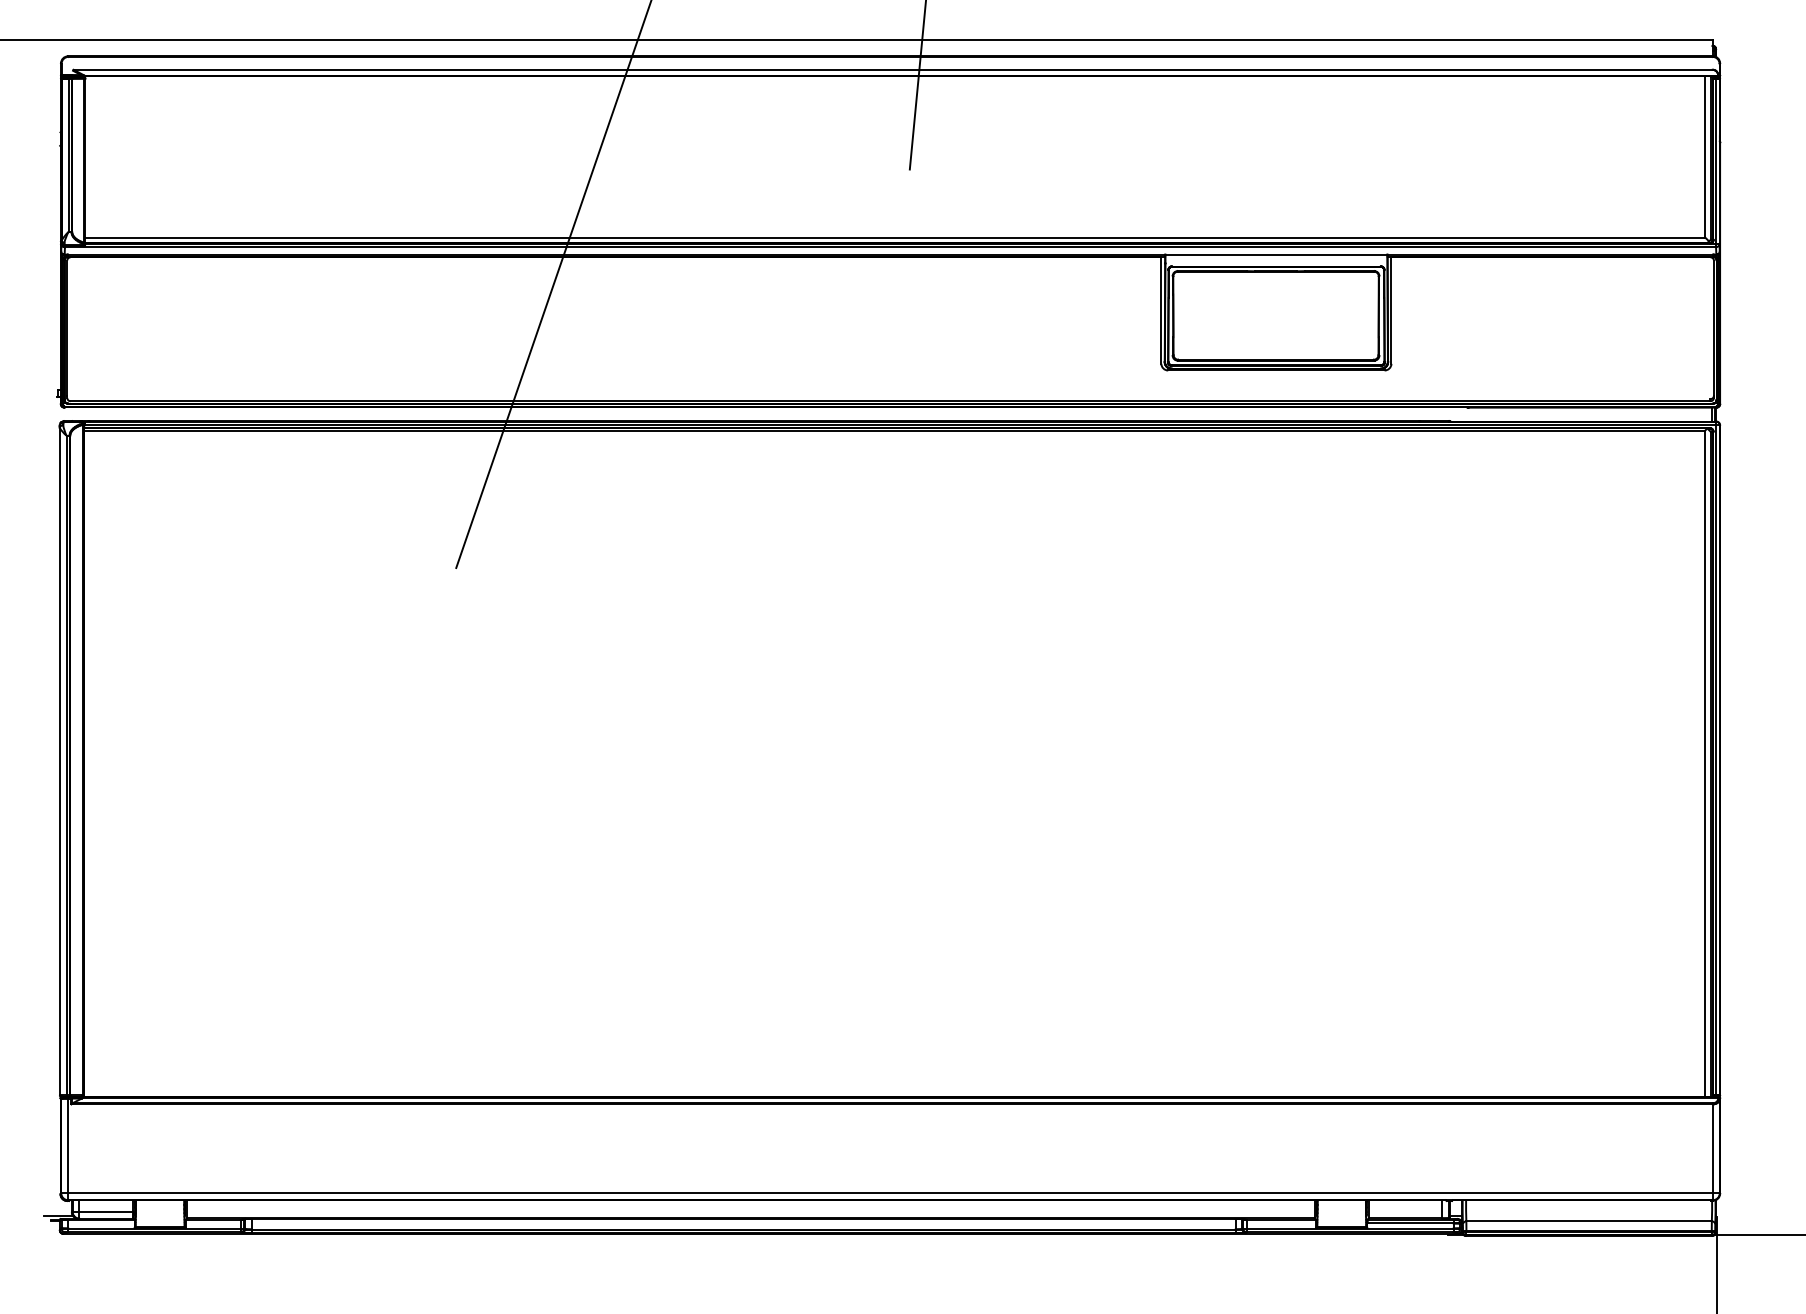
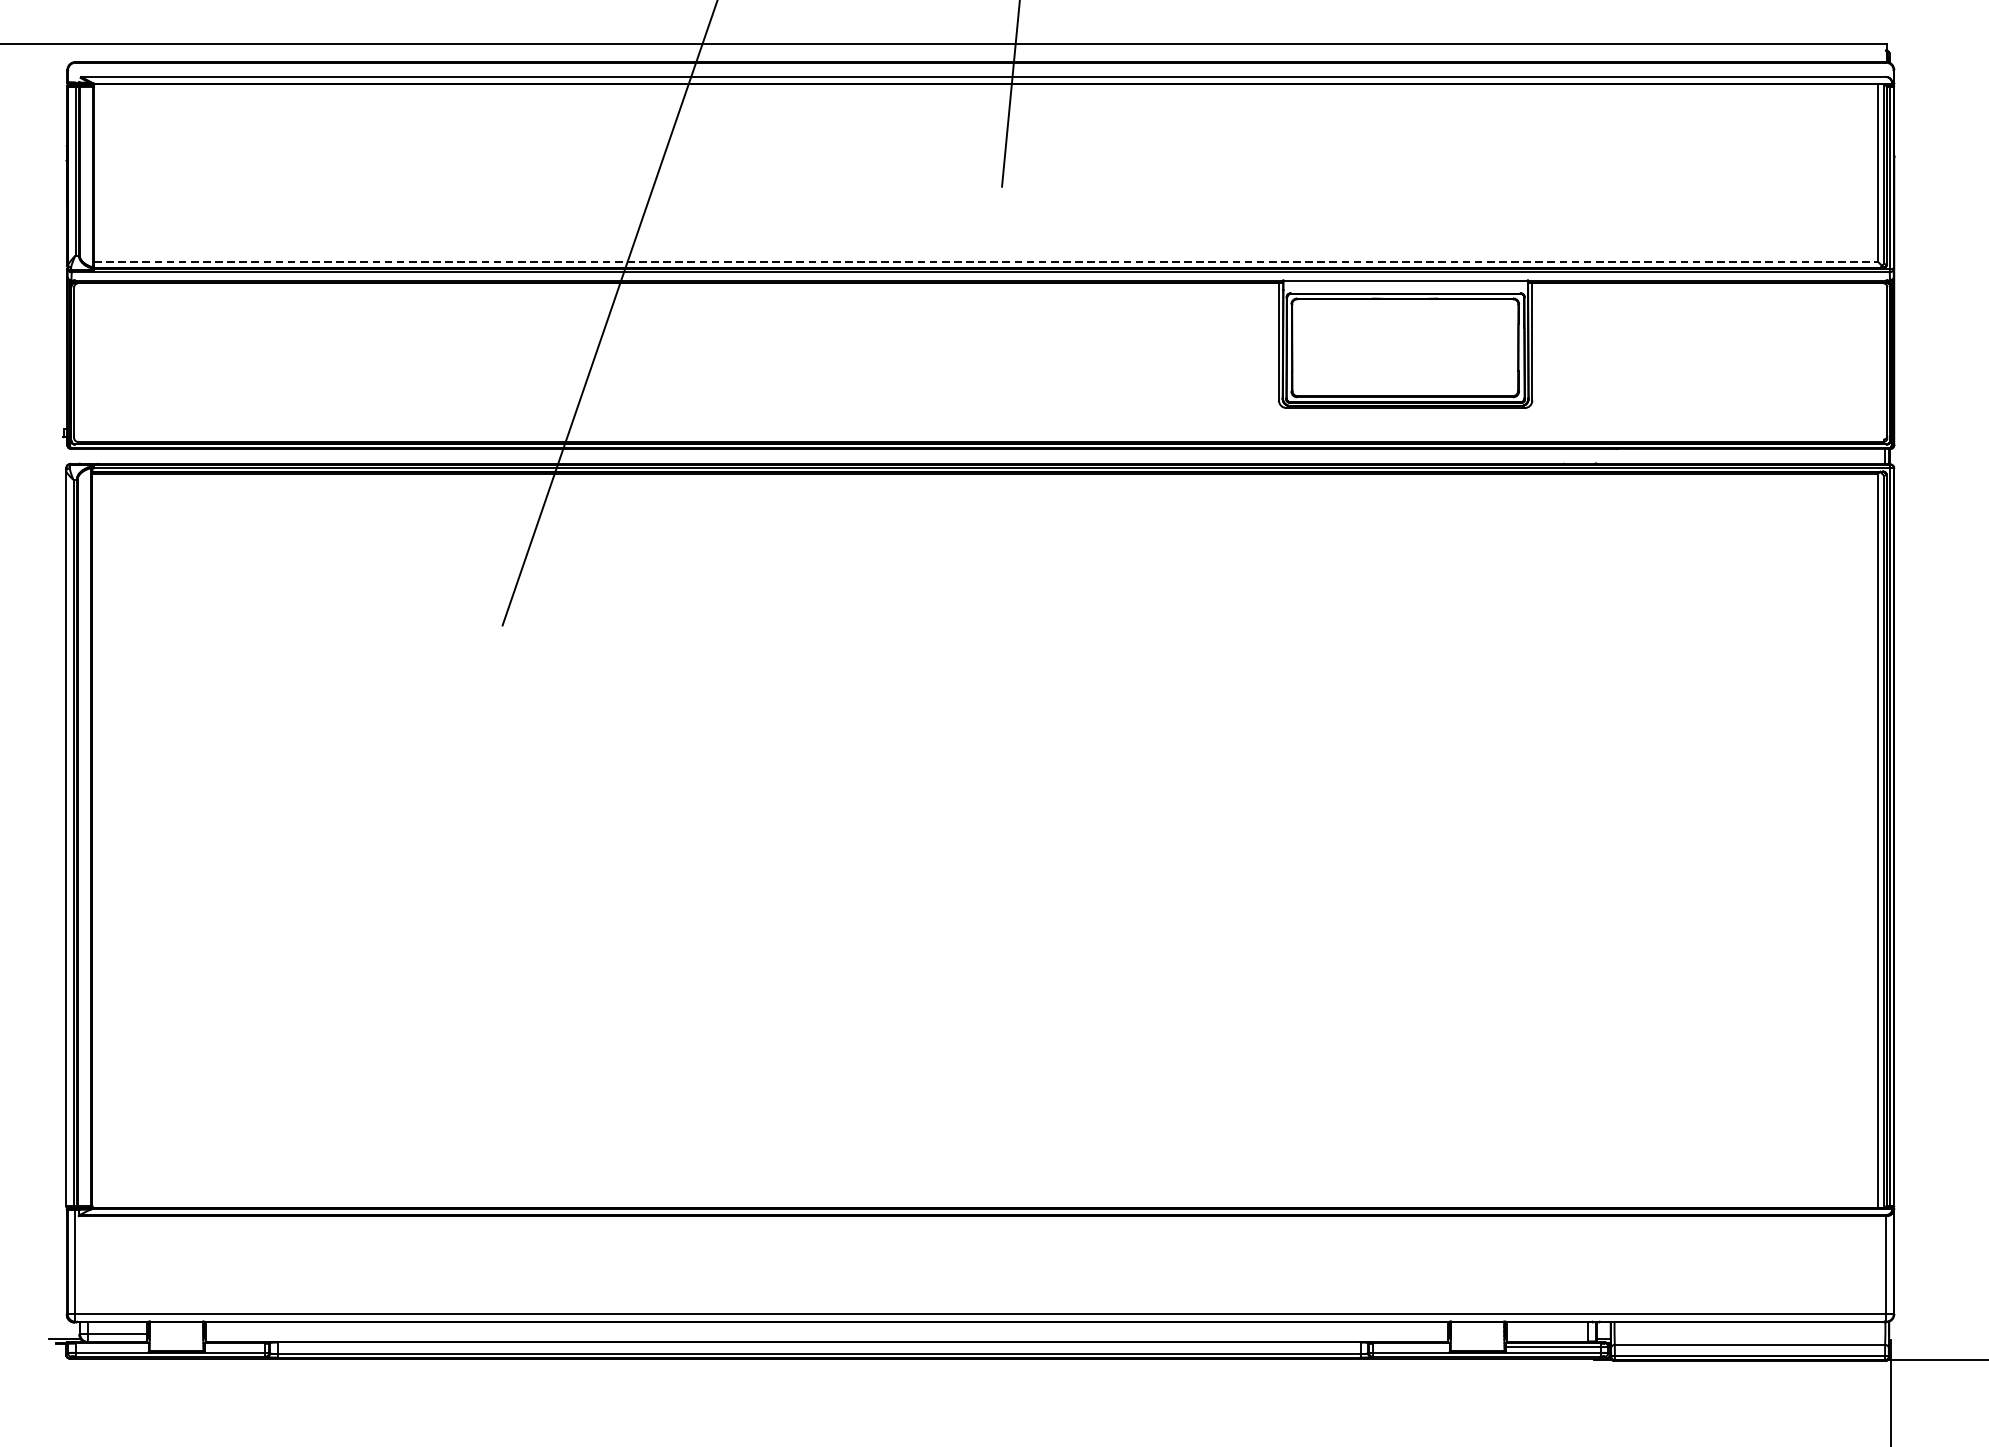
line: (895, 237) -> (986, 261), solid -> dashed

